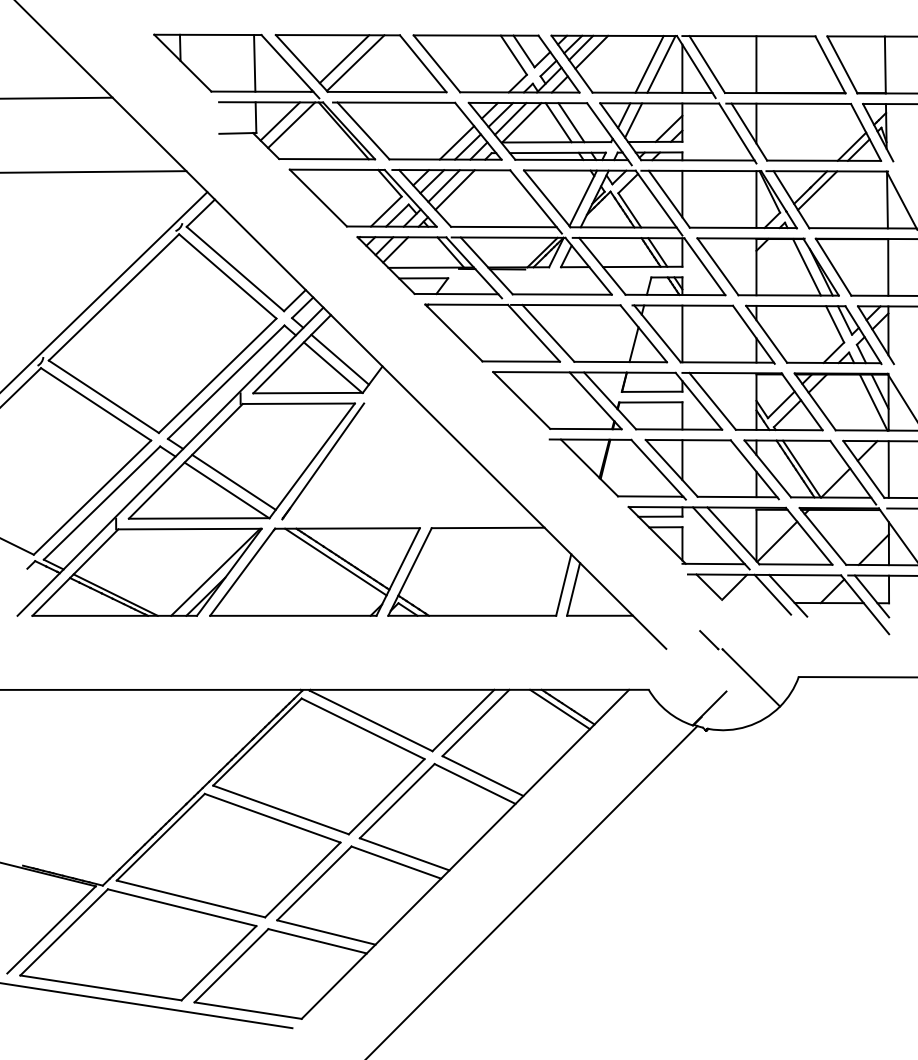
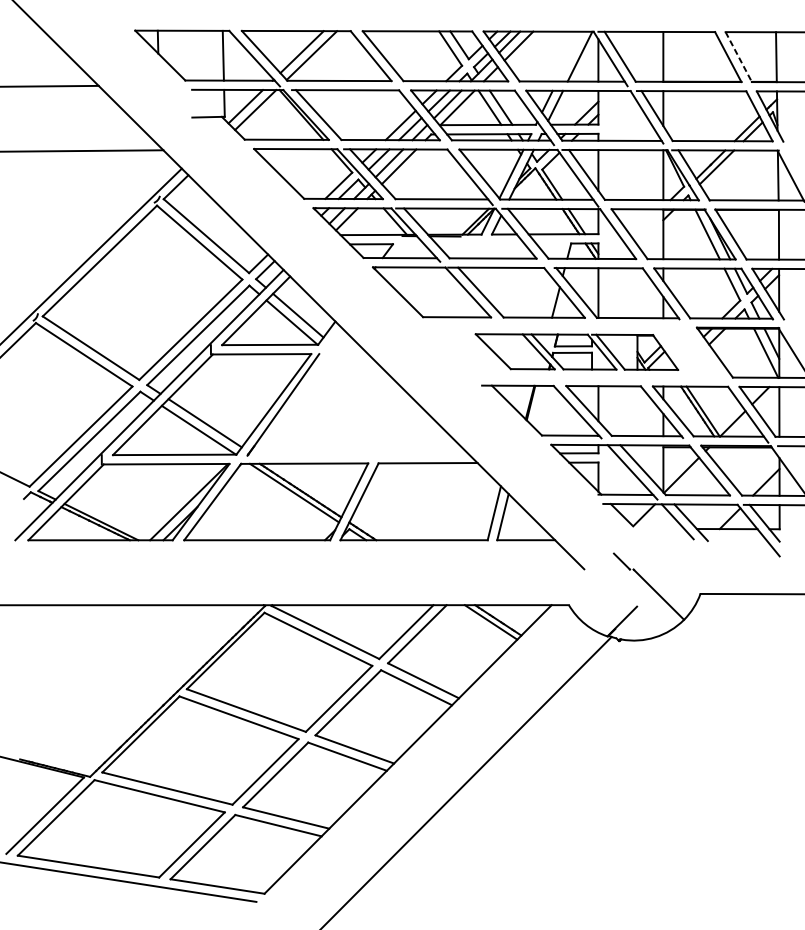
line: (649, 64) -> (569, 56), removed
line: (842, 65) -> (738, 57), solid -> dashed
part: (657, 401) -> (576, 352), size x0.7

